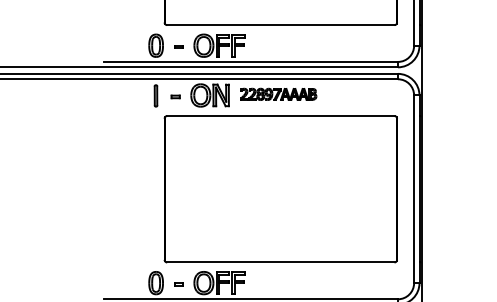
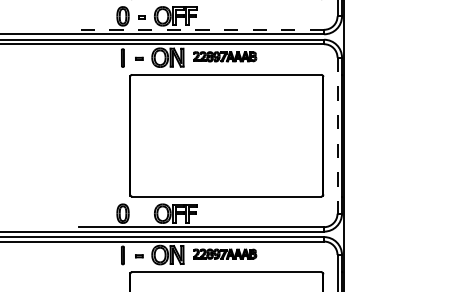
line: (250, 61) -> (201, 29), solid -> dashed
line: (414, 190) -> (337, 136), solid -> dashed
part: (178, 284) -> (141, 214), removed

